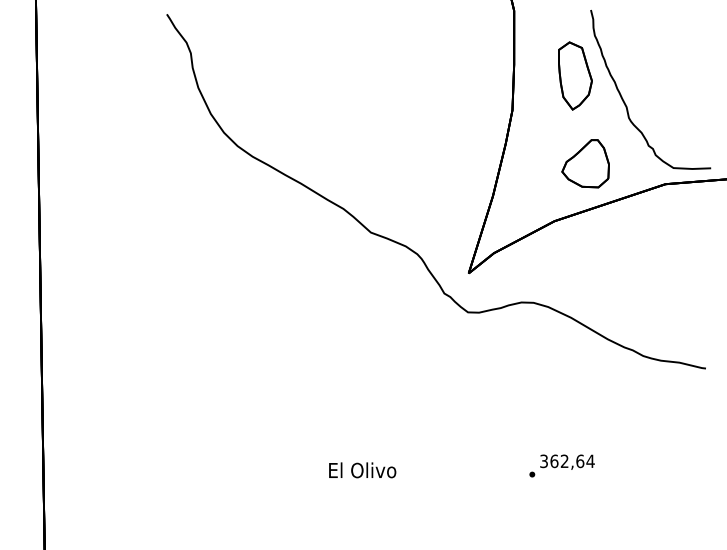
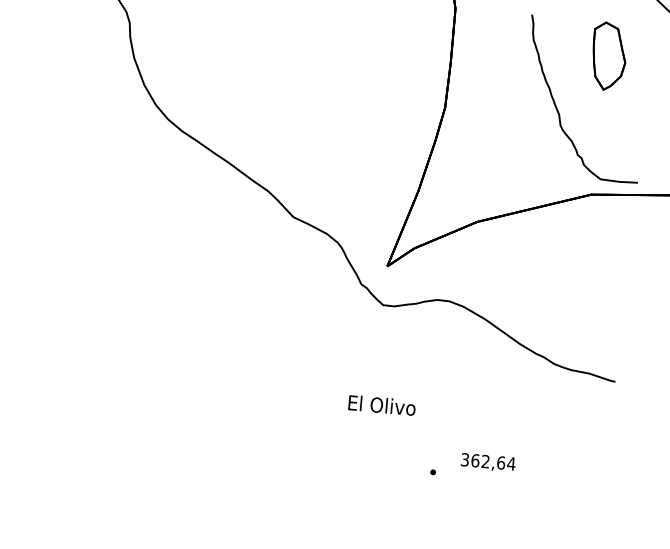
part: (575, 75) -> (609, 56), moved
part: (585, 163) -> (513, 167), removed
text: (567, 461) -> (488, 462), moved
text: (362, 470) -> (381, 405), moved

